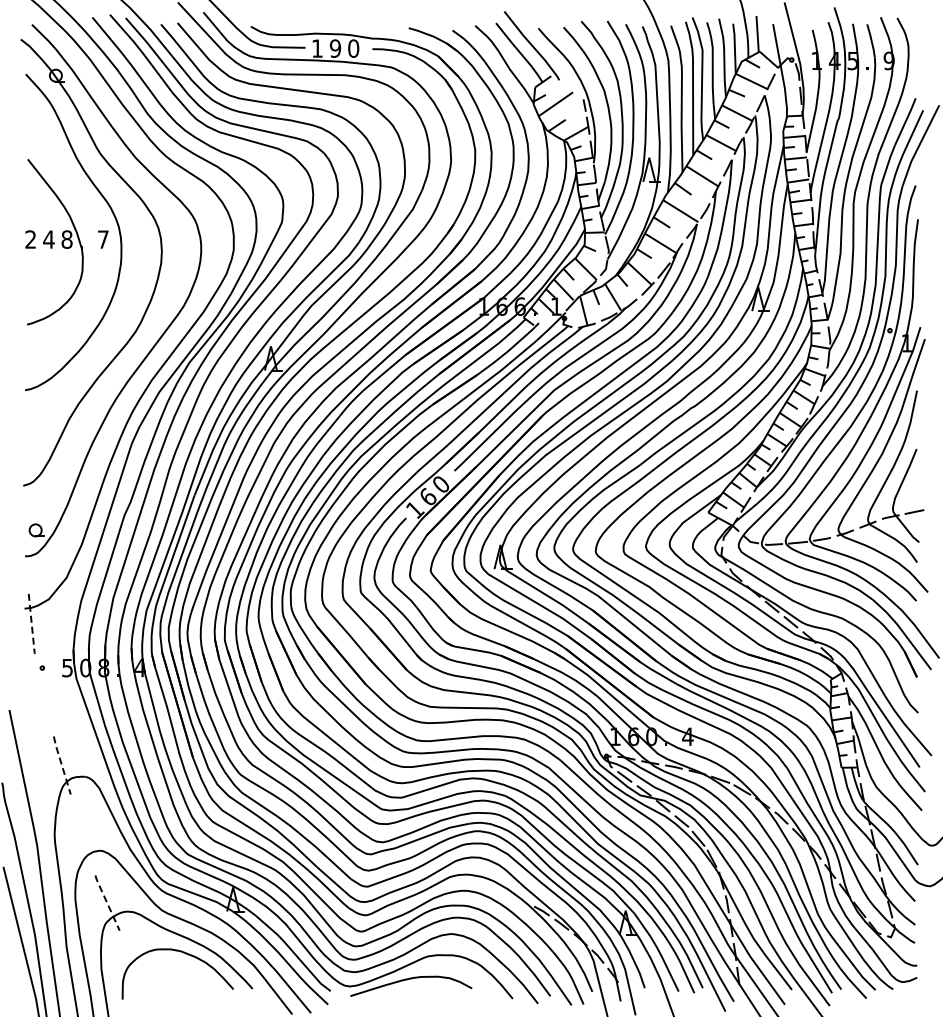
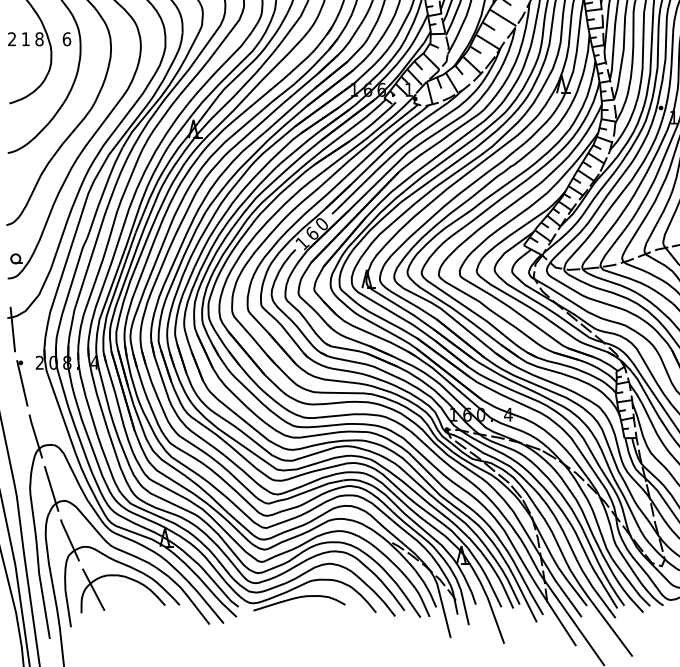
text: (48, 239) -> (25, 39), 4 -> 1
text: (103, 239) -> (67, 39), 7 -> 6
line: (31, 625) -> (12, 330), dashed -> solid
text: (67, 667) -> (39, 362), 5 -> 2
line: (44, 694) -> (22, 382), added
line: (61, 764) -> (35, 435), dashed -> solid
line: (82, 834) -> (51, 488), added
line: (107, 902) -> (70, 539), dashed -> solid
line: (138, 968) -> (93, 589), added

